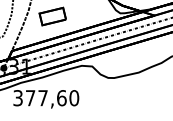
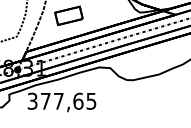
text: (74, 97) -> (91, 100), 377,60 -> 377,65

